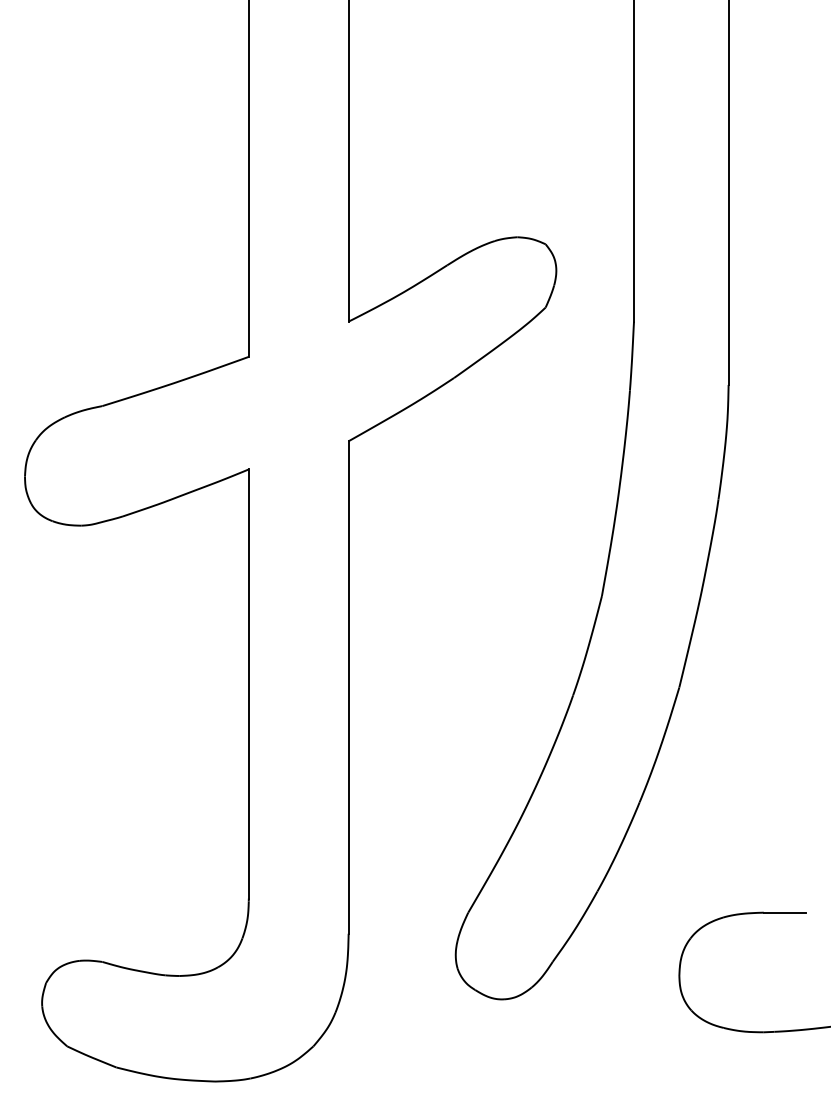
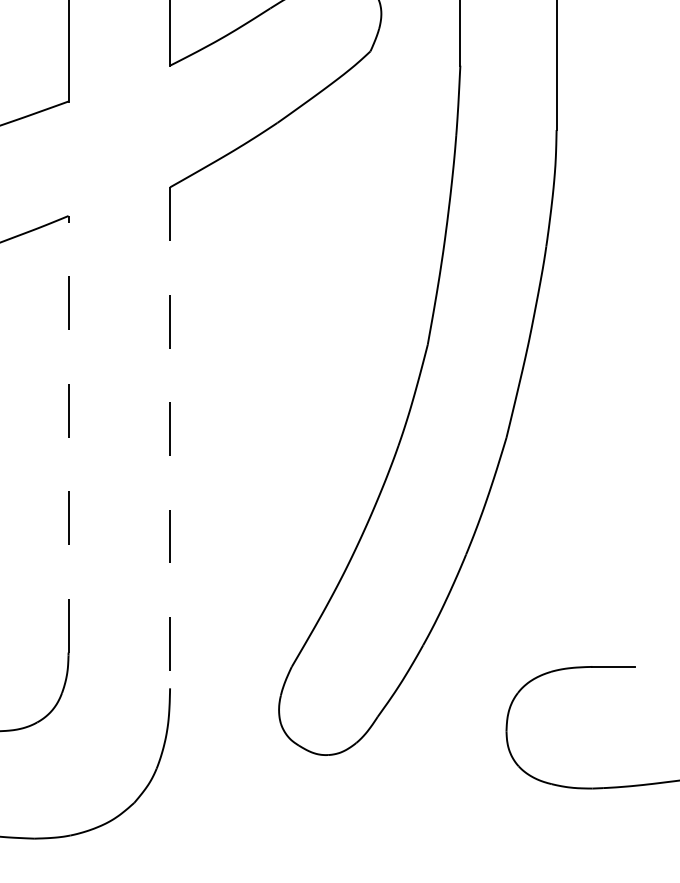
line: (248, 684) -> (68, 434), solid -> dashed
line: (348, 688) -> (169, 438), solid -> dashed

